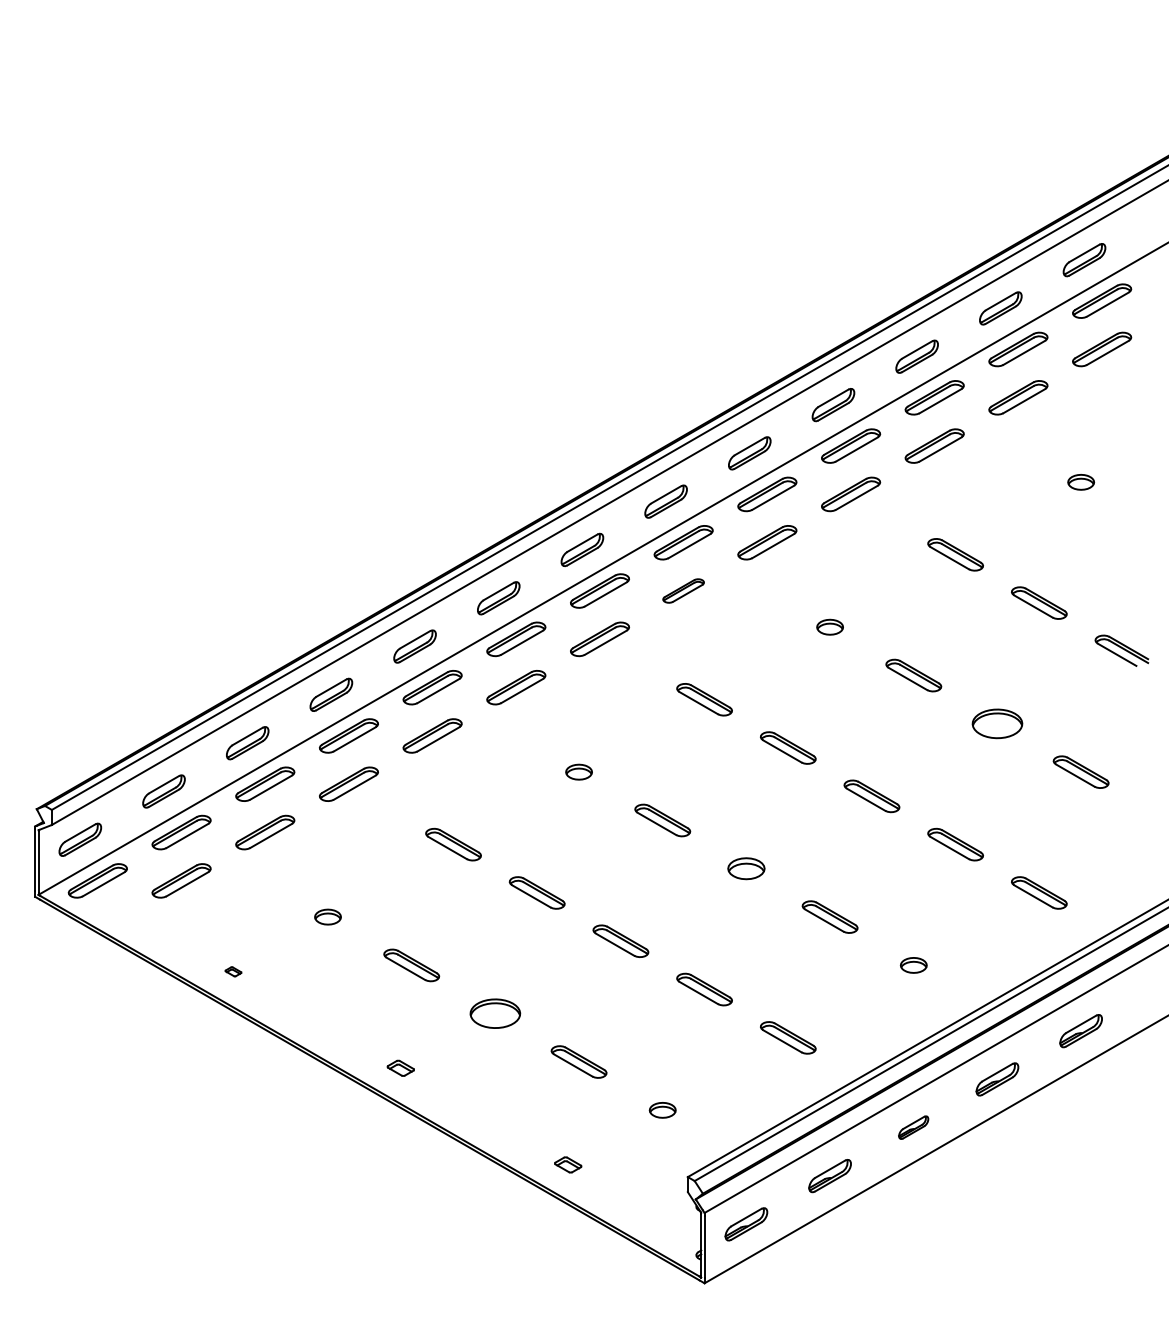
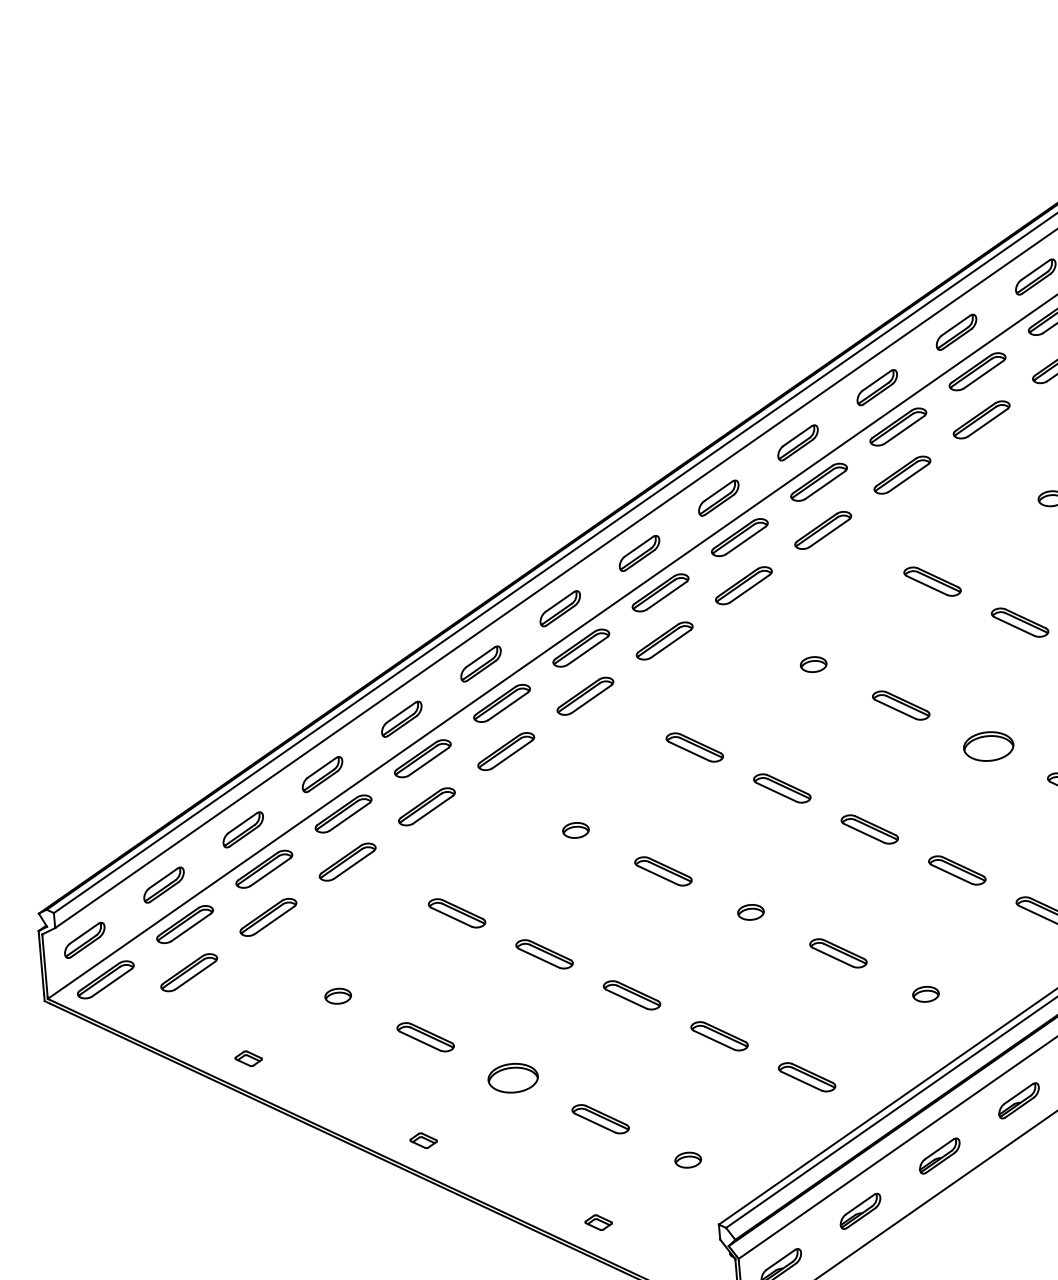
part: (683, 590) -> (664, 640), size x1.43
part: (746, 868) -> (750, 912), size x0.71
part: (233, 971) -> (248, 1058), size x1.67
part: (913, 1127) -> (939, 1155), size x1.43

